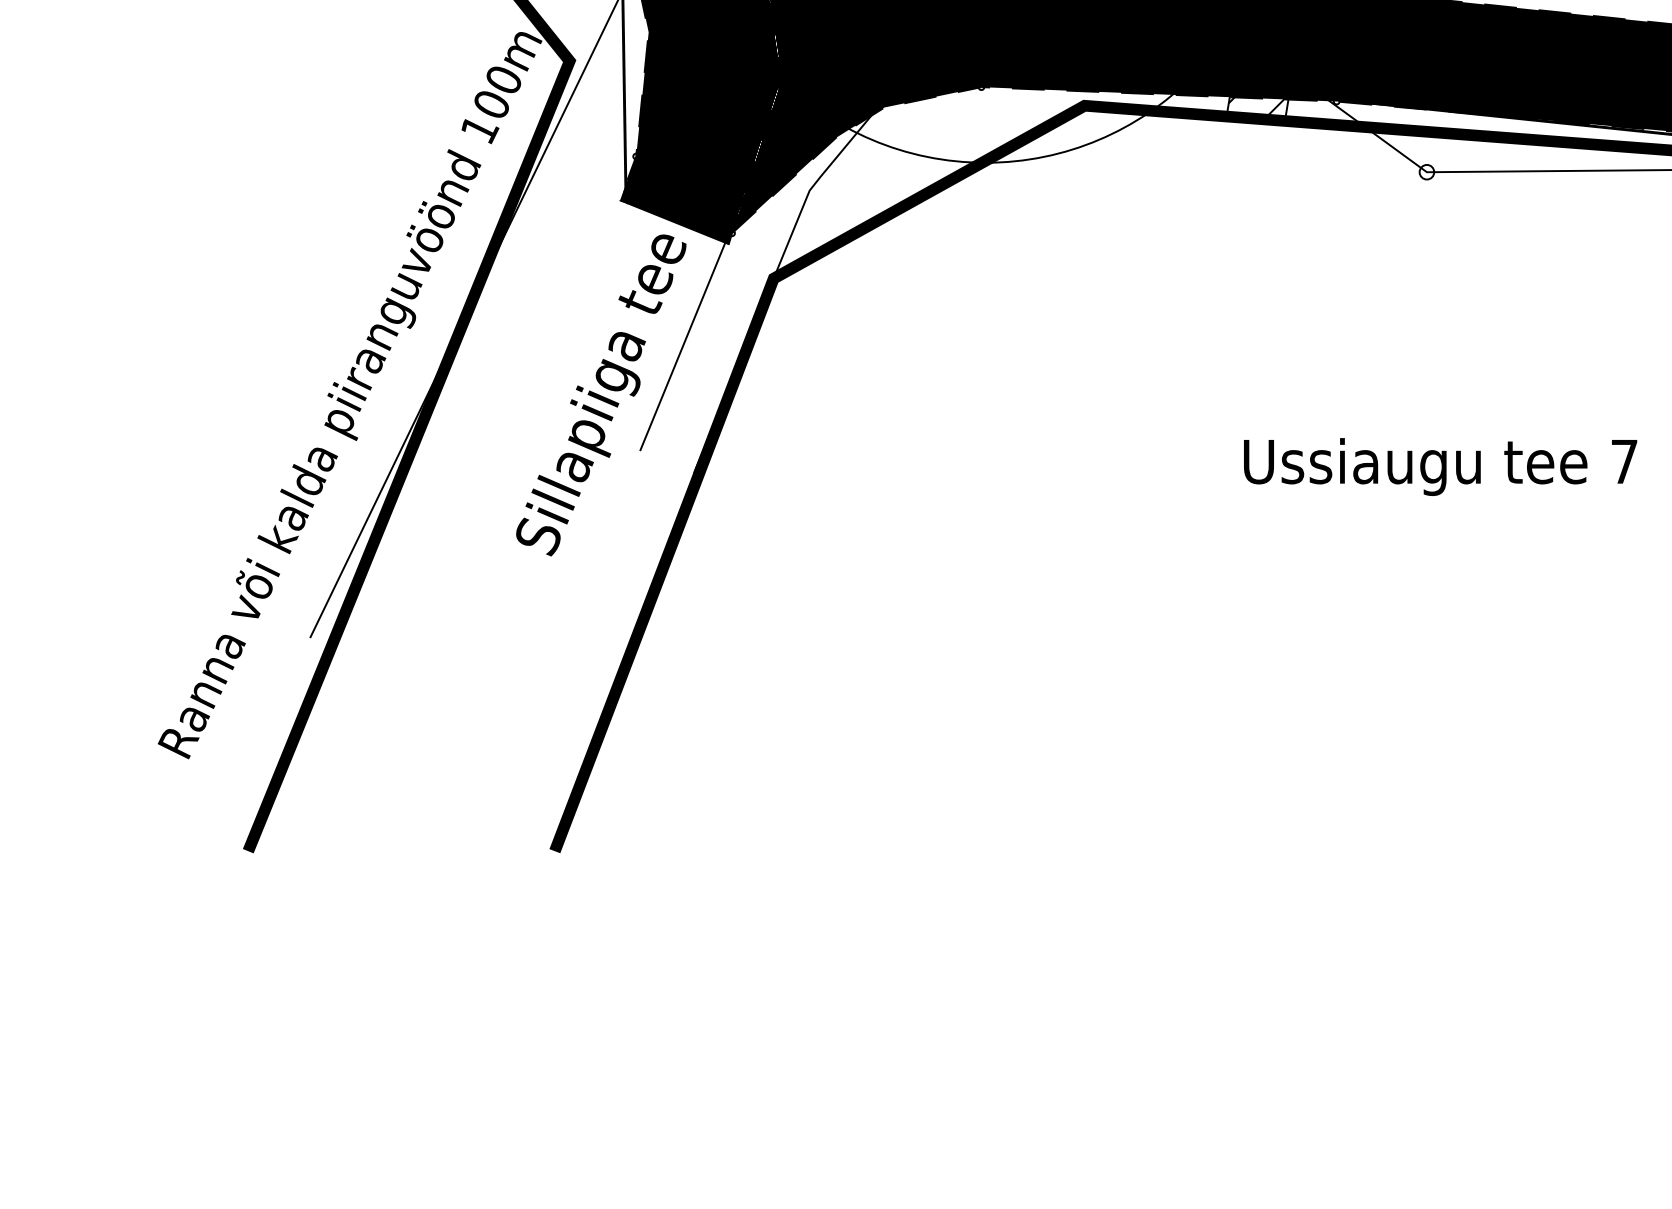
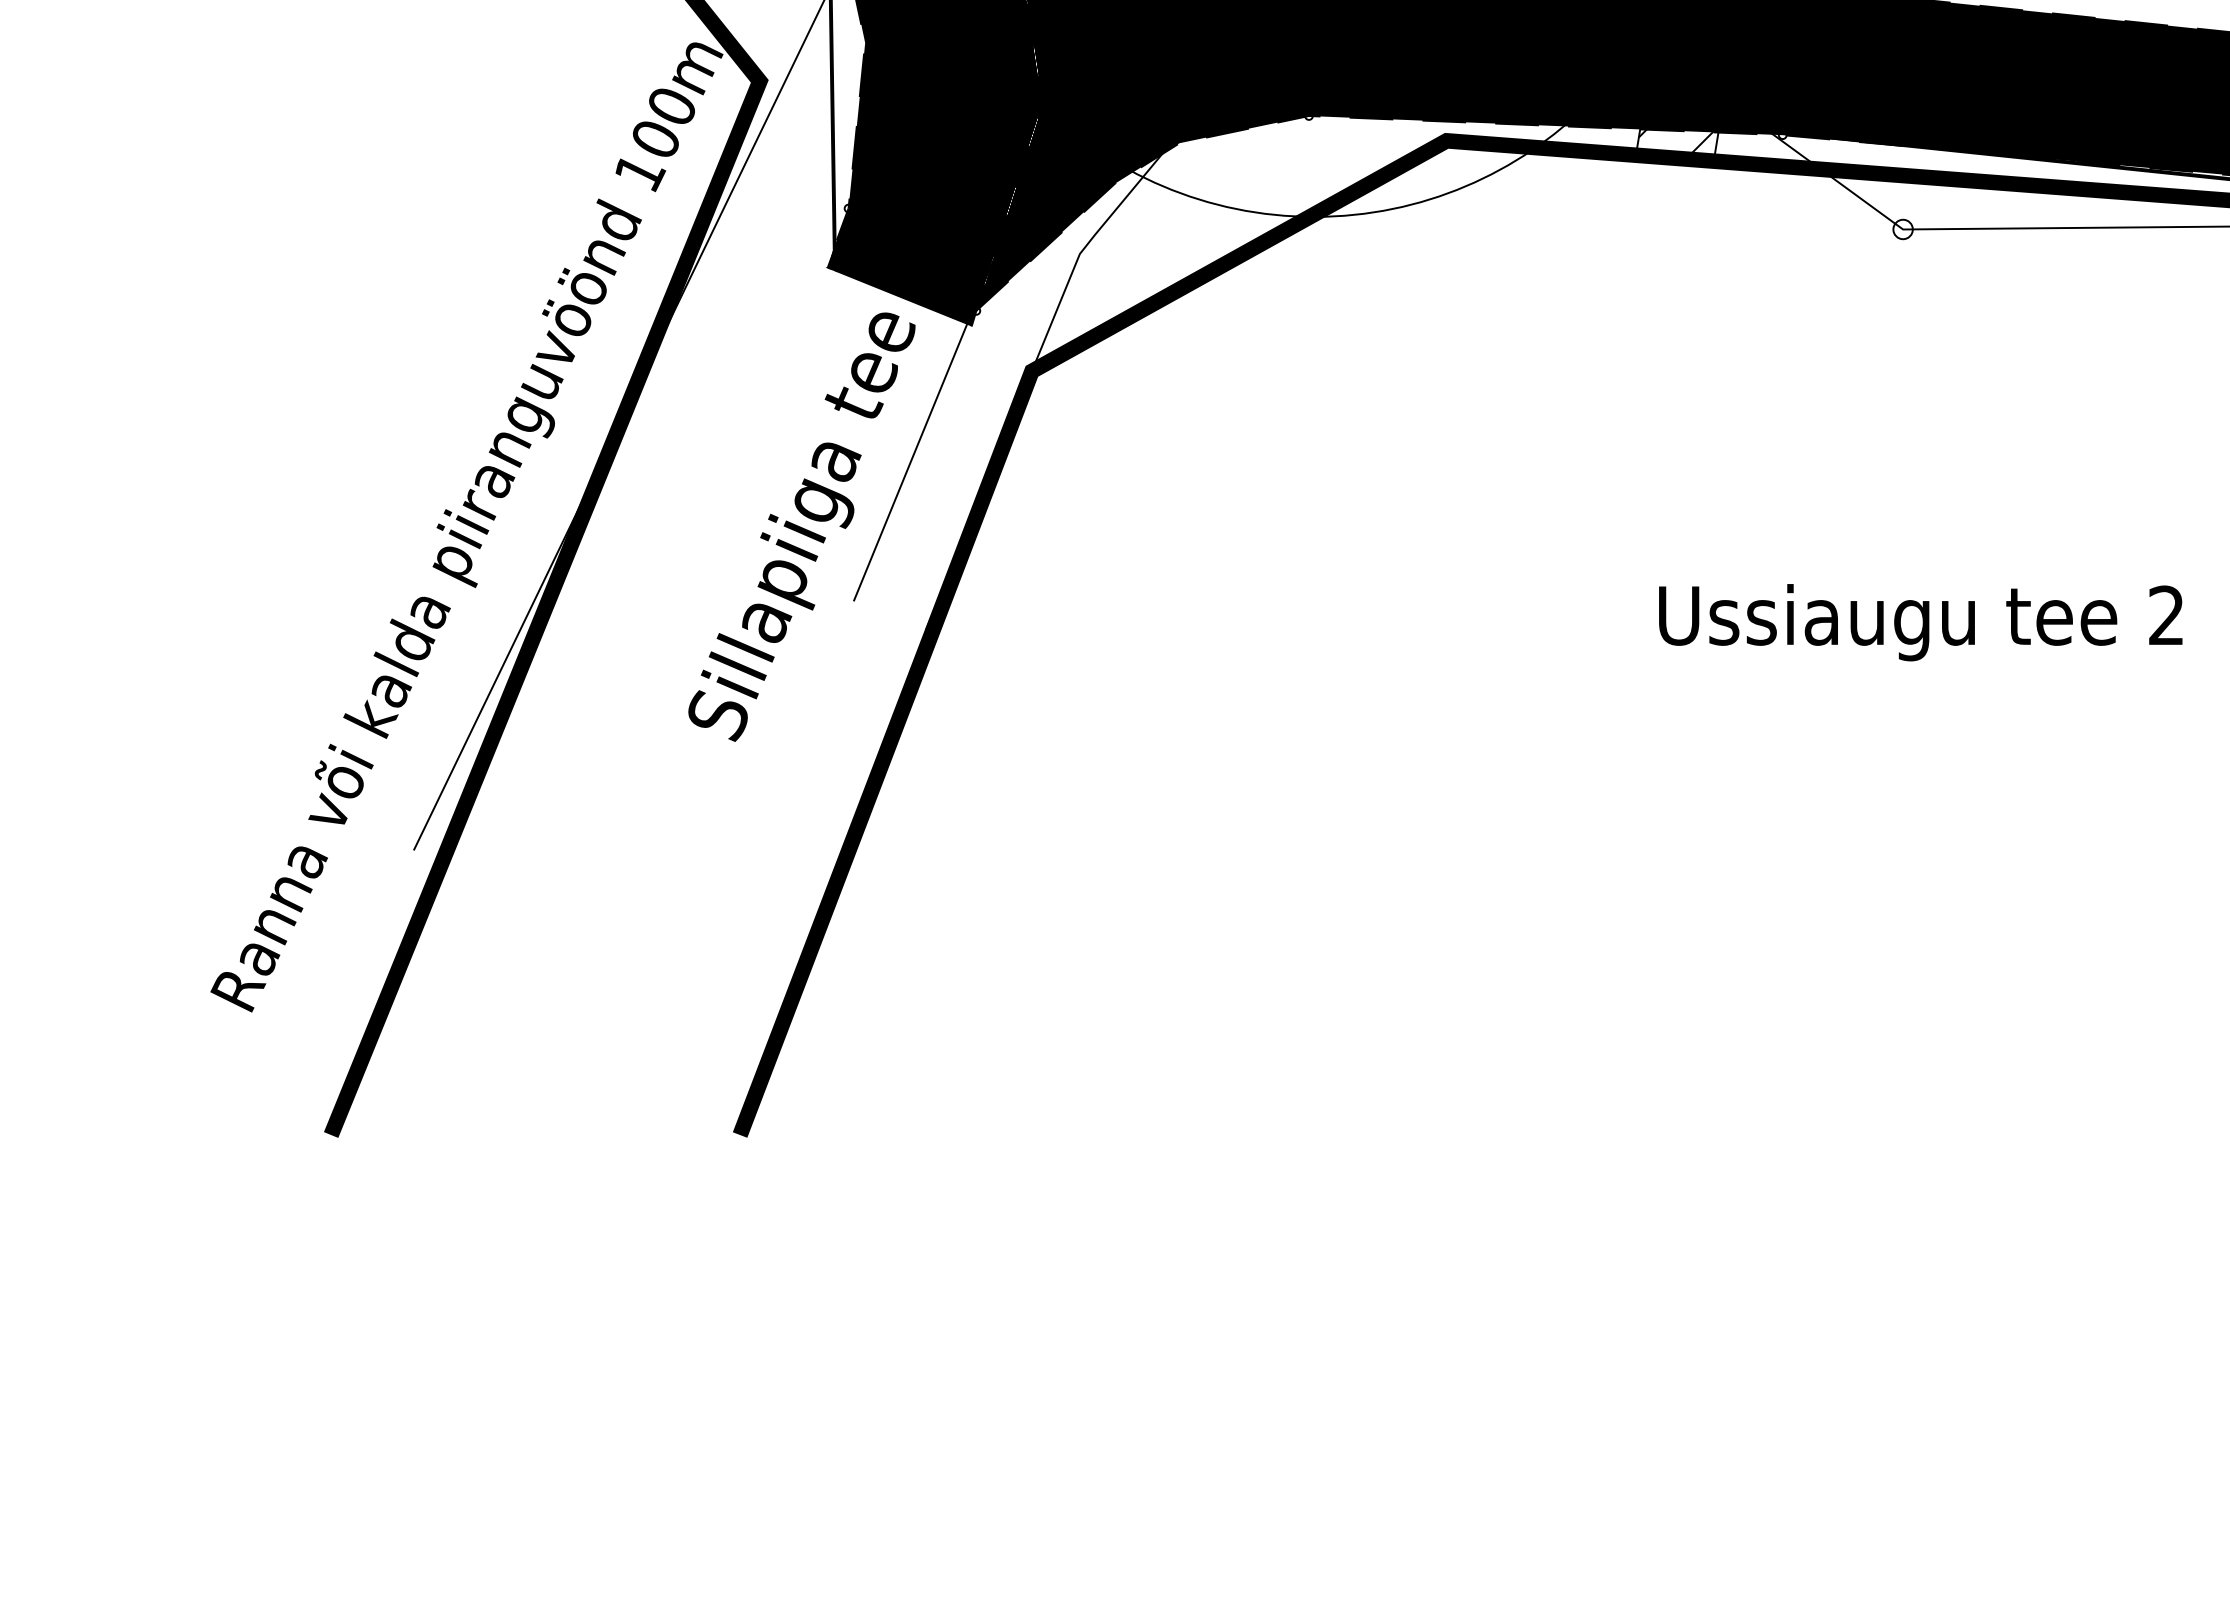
text: (1624, 460) -> (2166, 614), 7 -> 2

